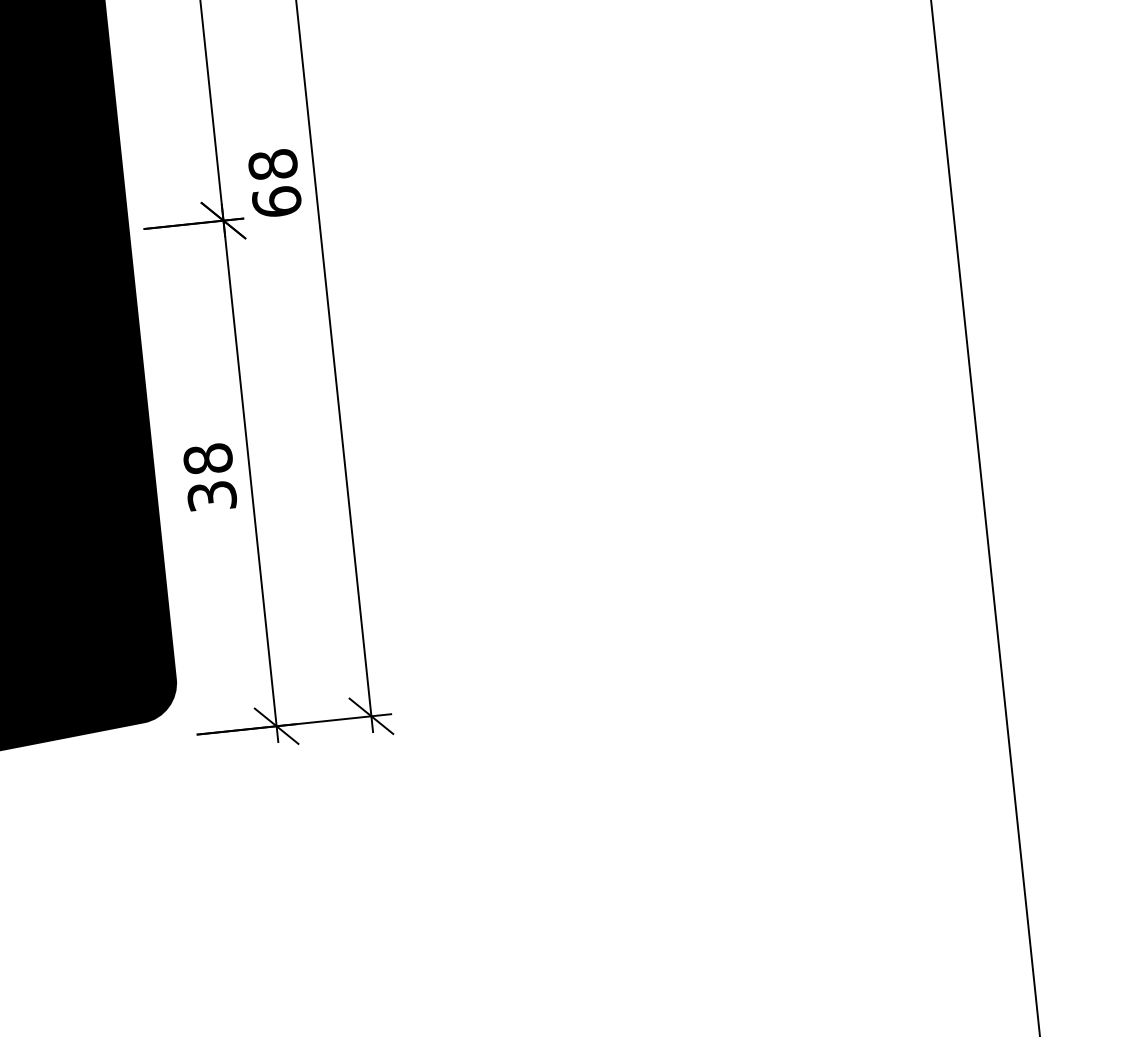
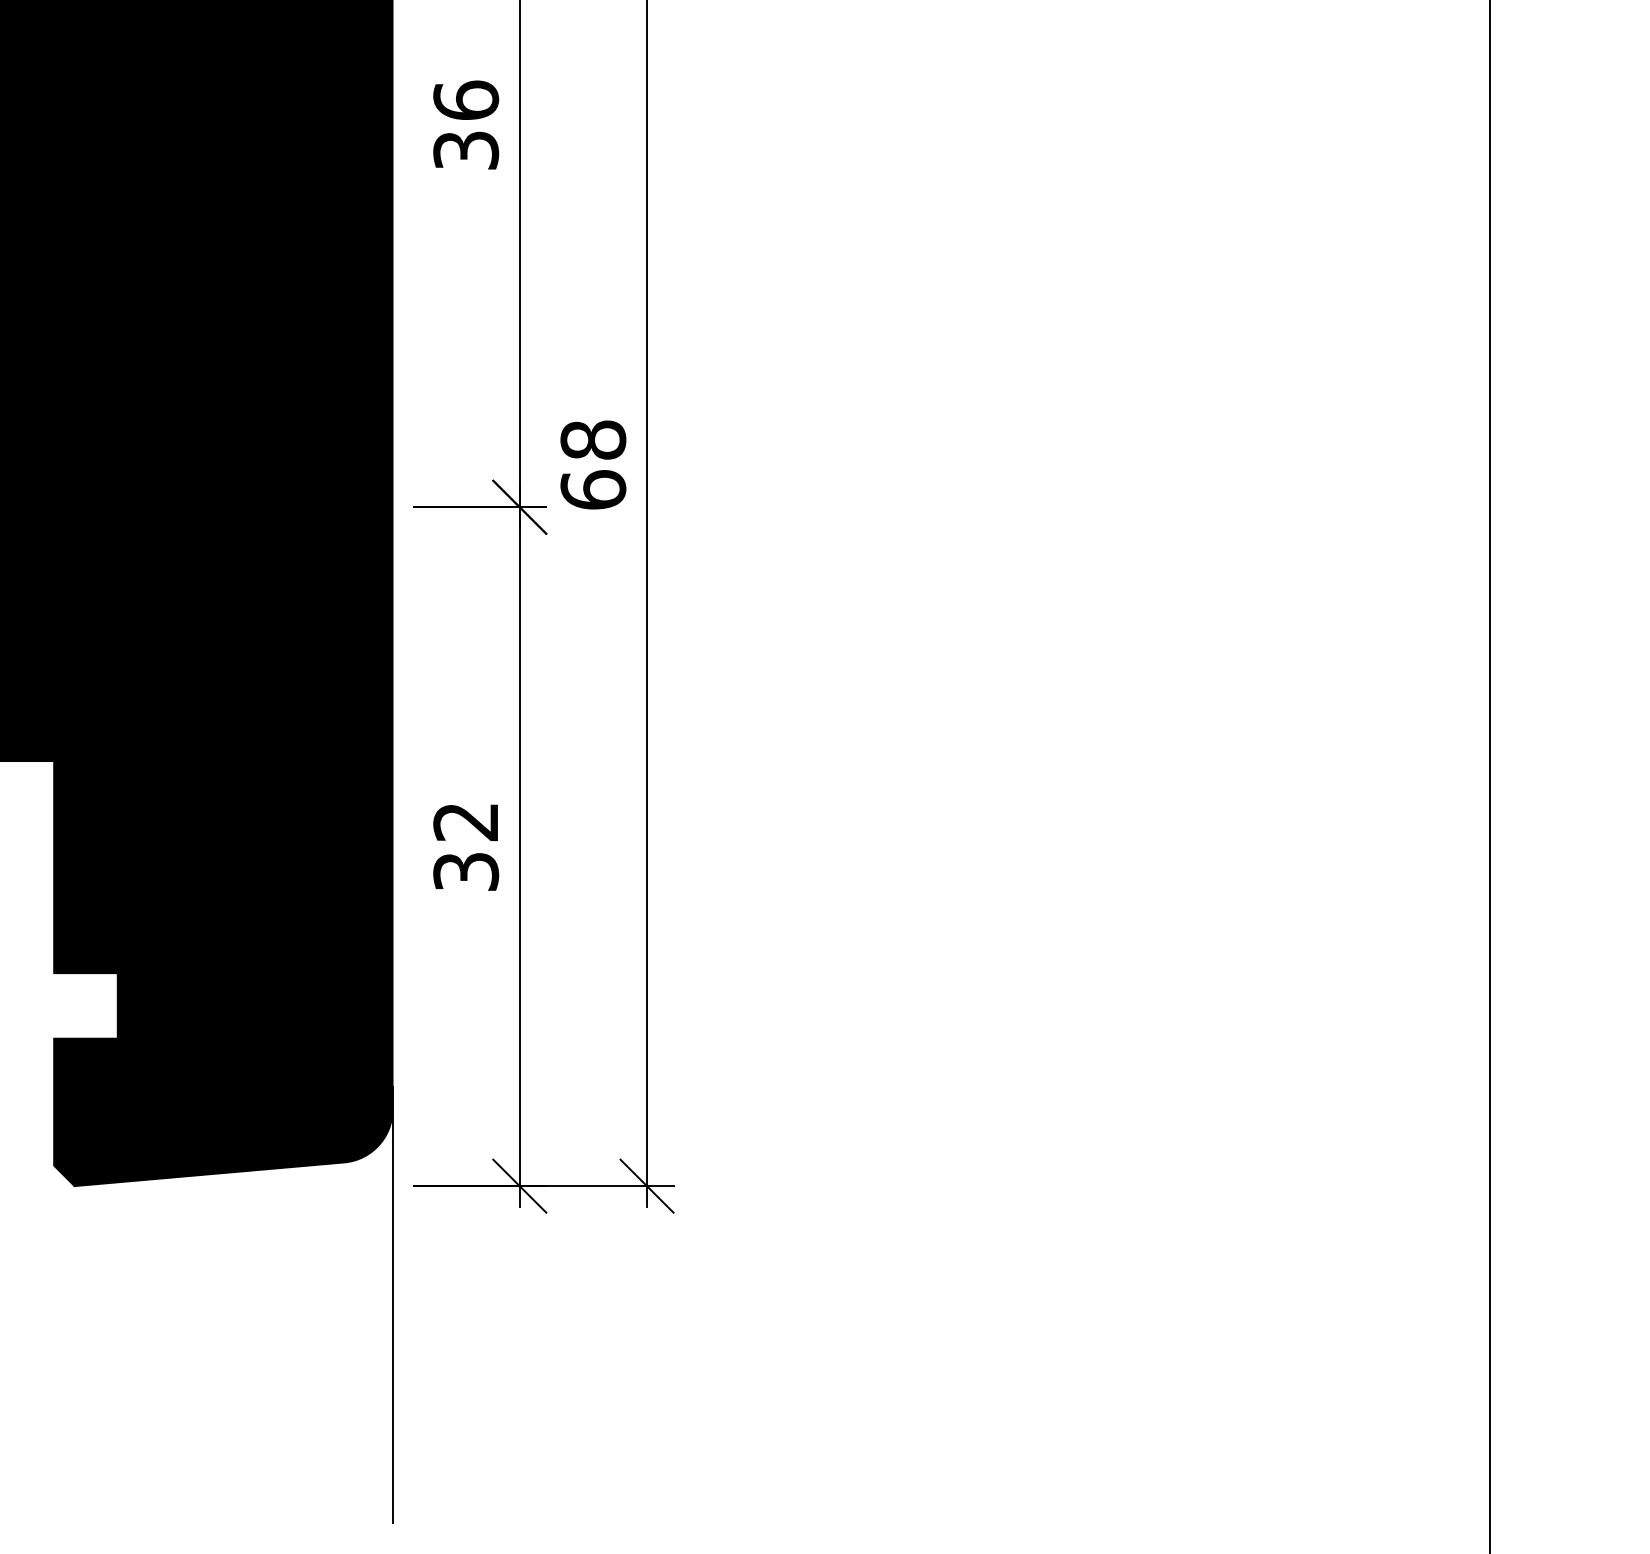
text: (208, 458) -> (466, 821), 38 -> 32
line: (191, 825) -> (392, 1305), added

